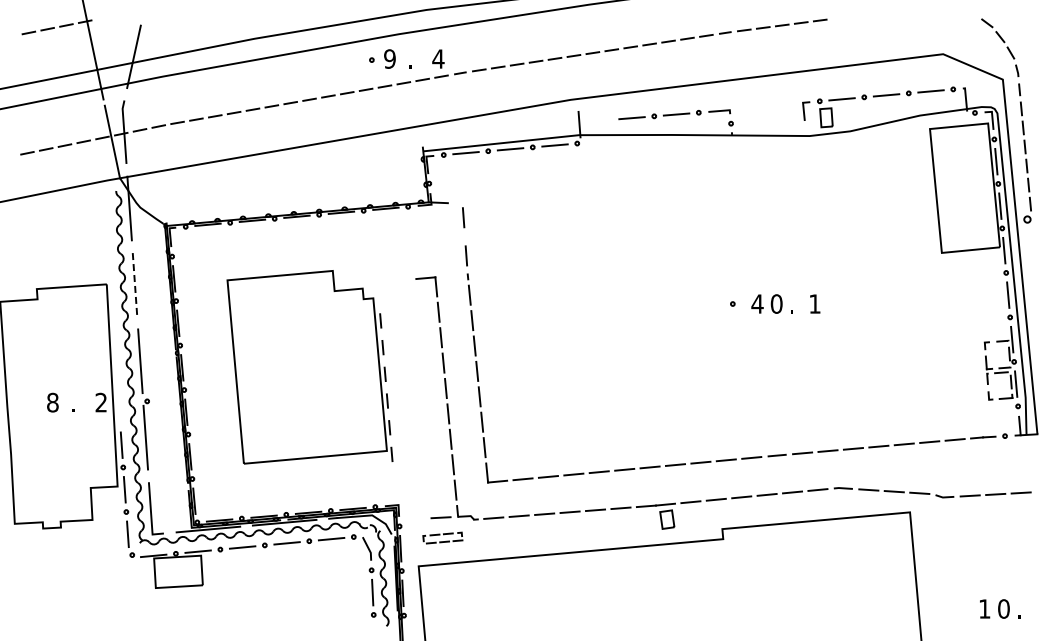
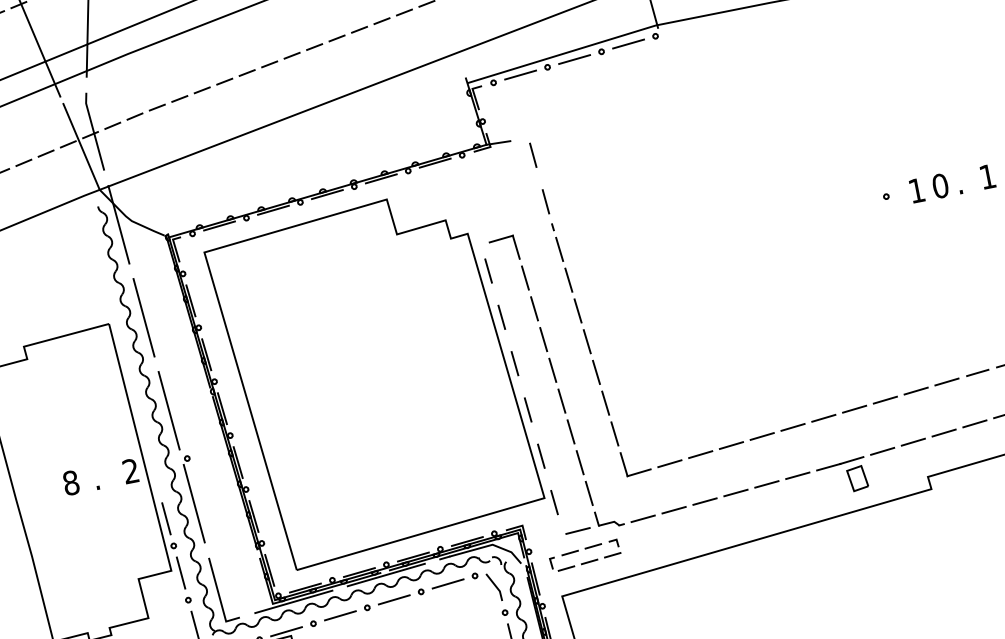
line: (135, 284) -> (144, 317), dashed -> solid
text: (757, 303) -> (916, 190), 4 -> 1
part: (309, 366) -> (379, 376), size x1.43
part: (442, 537) -> (584, 555), size x1.43

